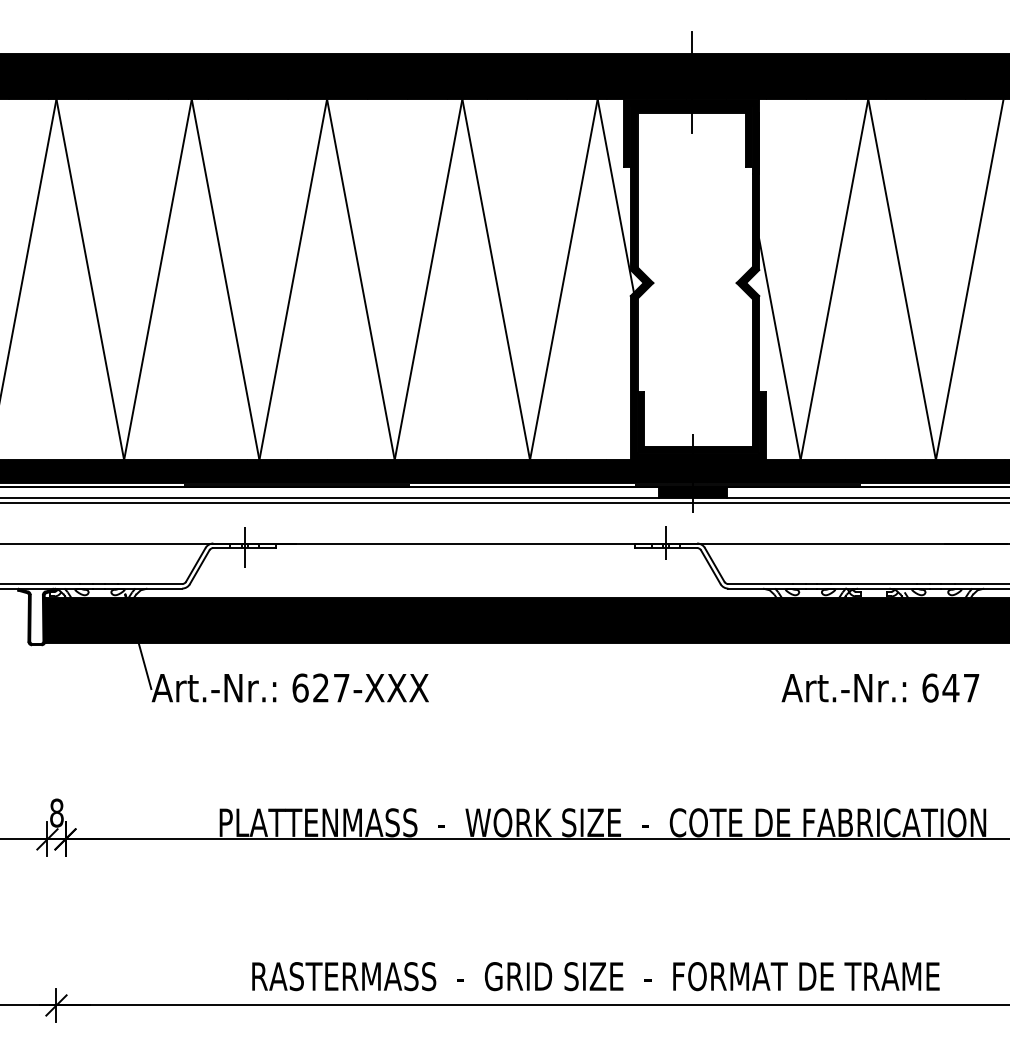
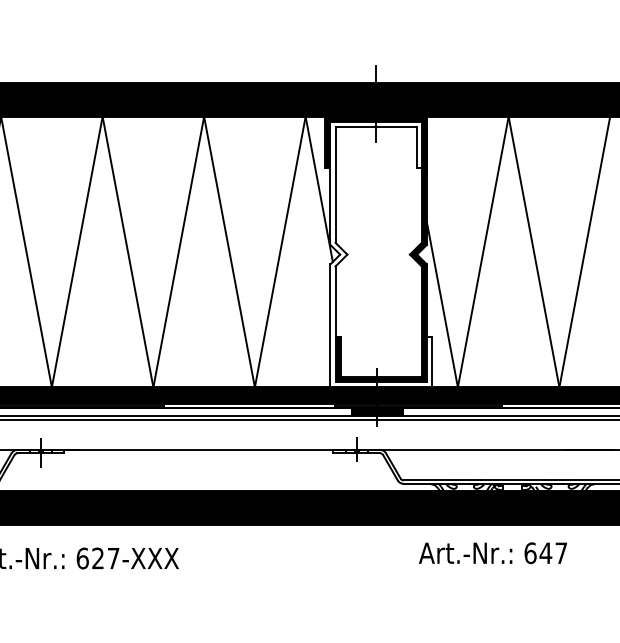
fill: (698, 283) -> (381, 254), removed
text: (880, 687) -> (493, 552), moved

